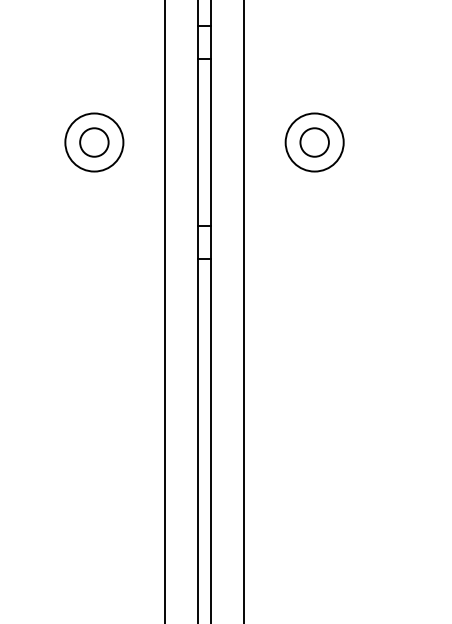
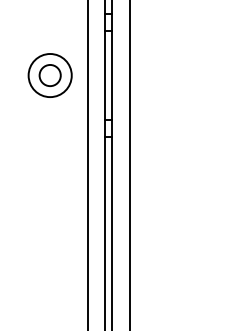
part: (93, 142) -> (49, 75), size x1.4
part: (313, 142) -> (166, 75), removed

